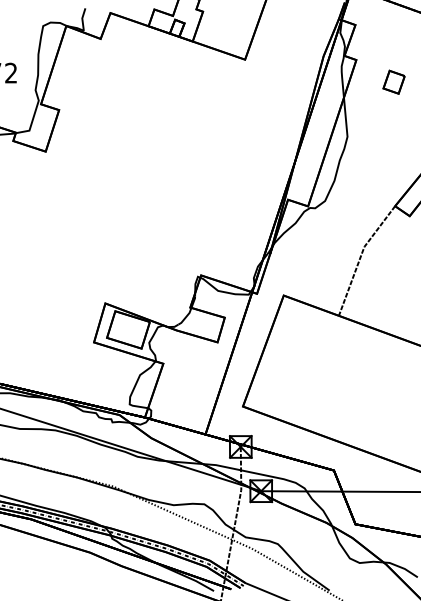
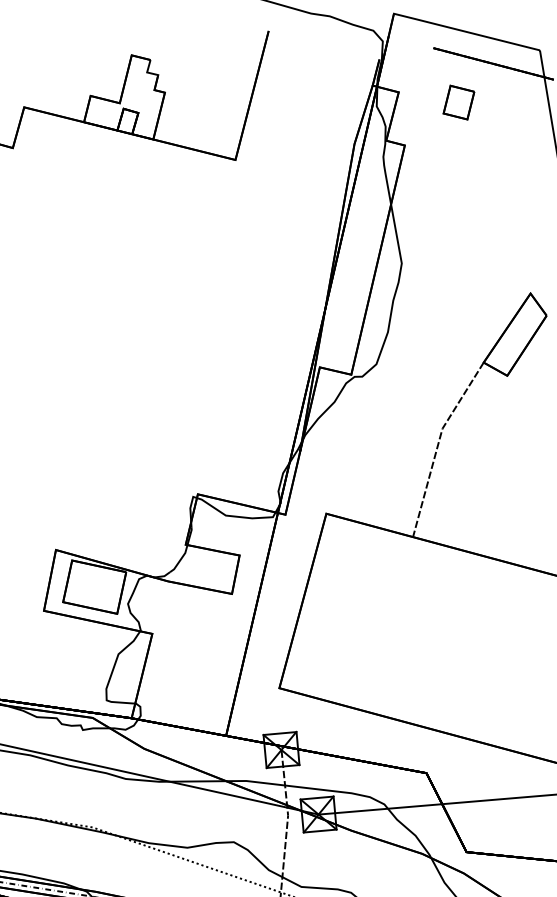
part: (393, 81) -> (457, 101), moved

